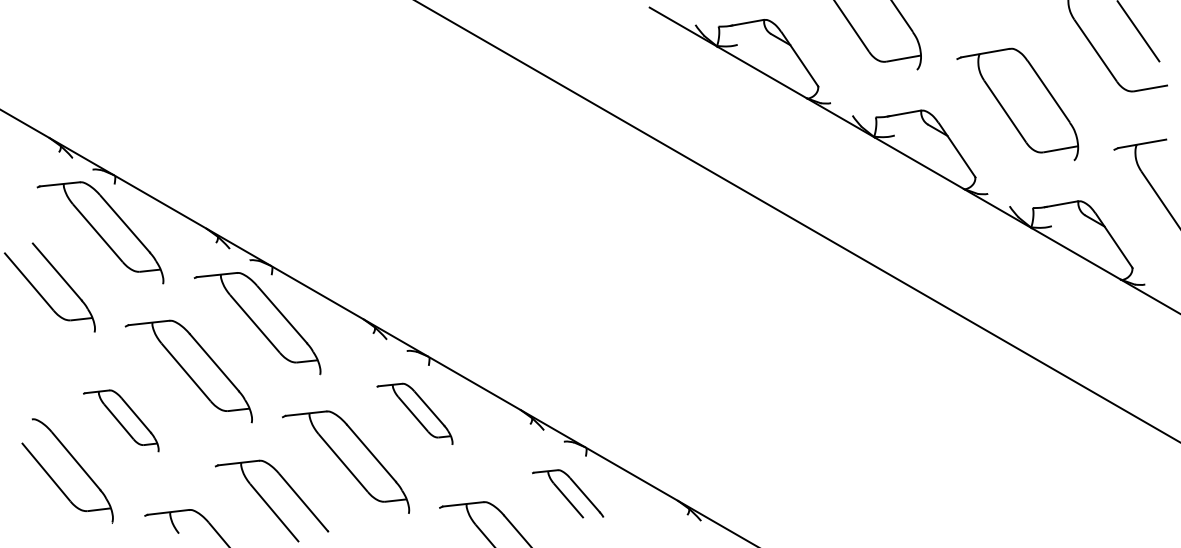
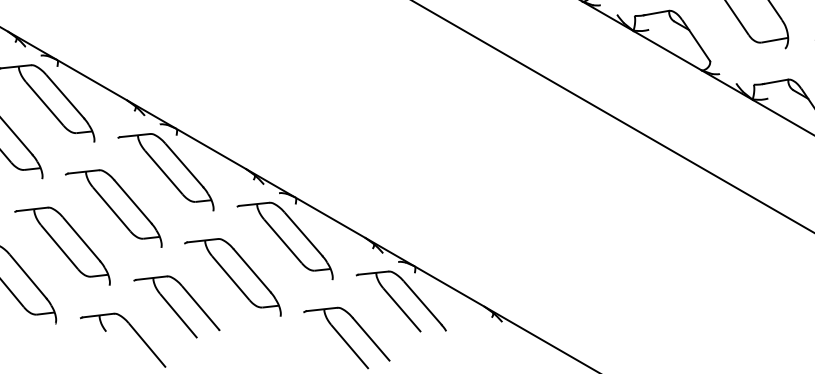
part: (414, 413) -> (284, 240), size x1.67
part: (120, 420) -> (61, 245), size x1.67
part: (567, 493) -> (400, 301), size x1.67

